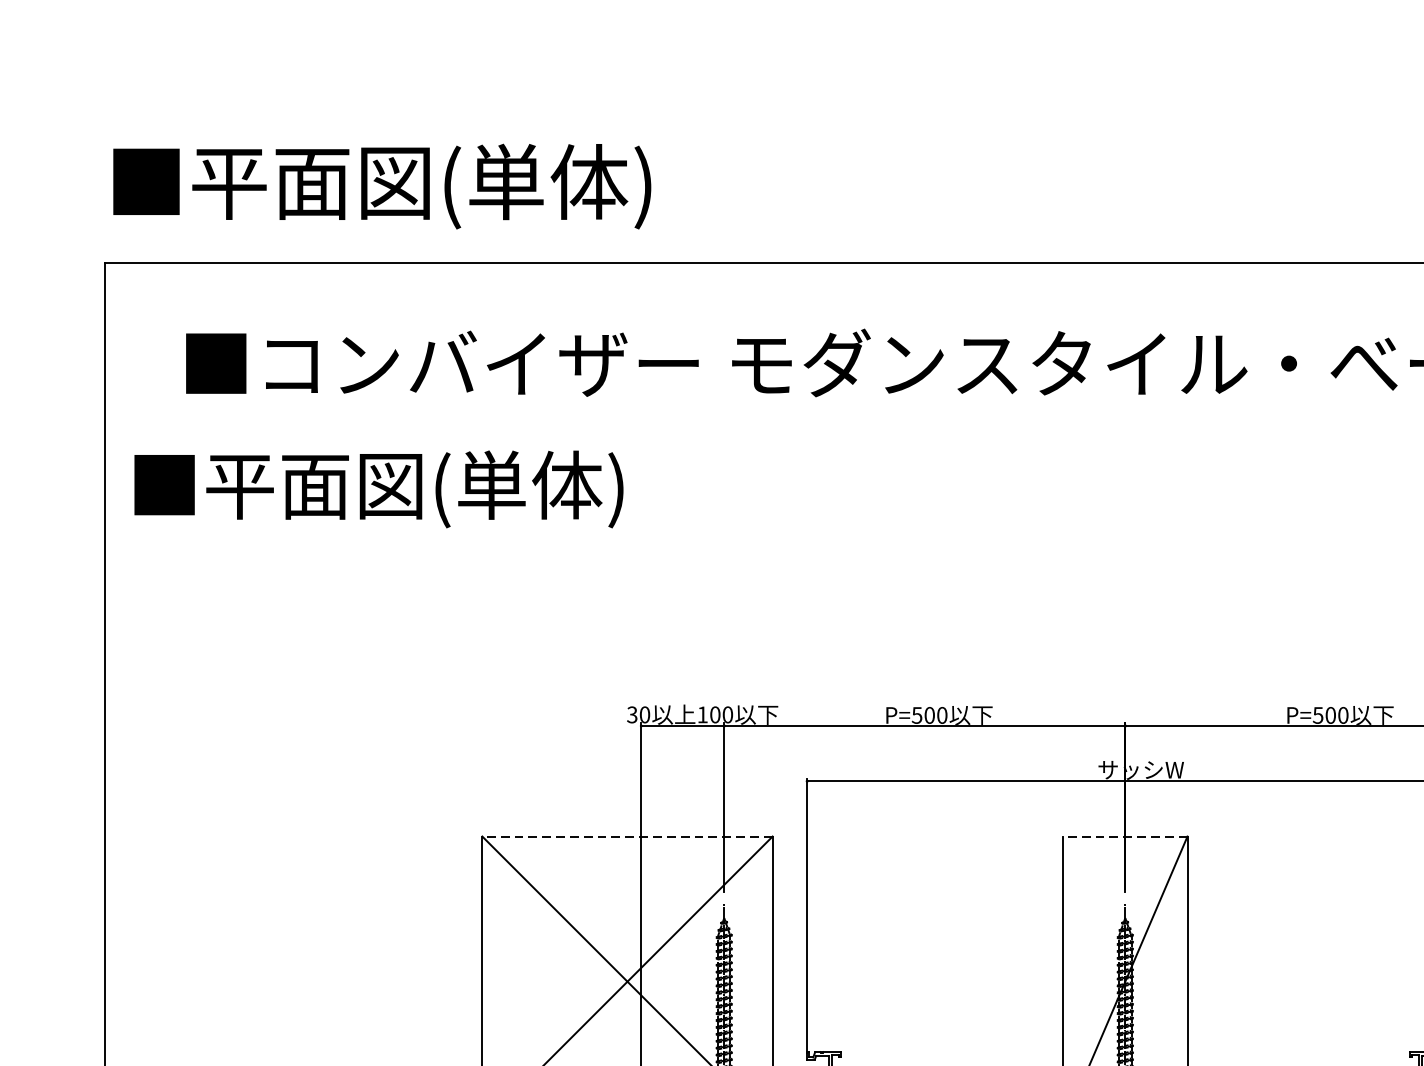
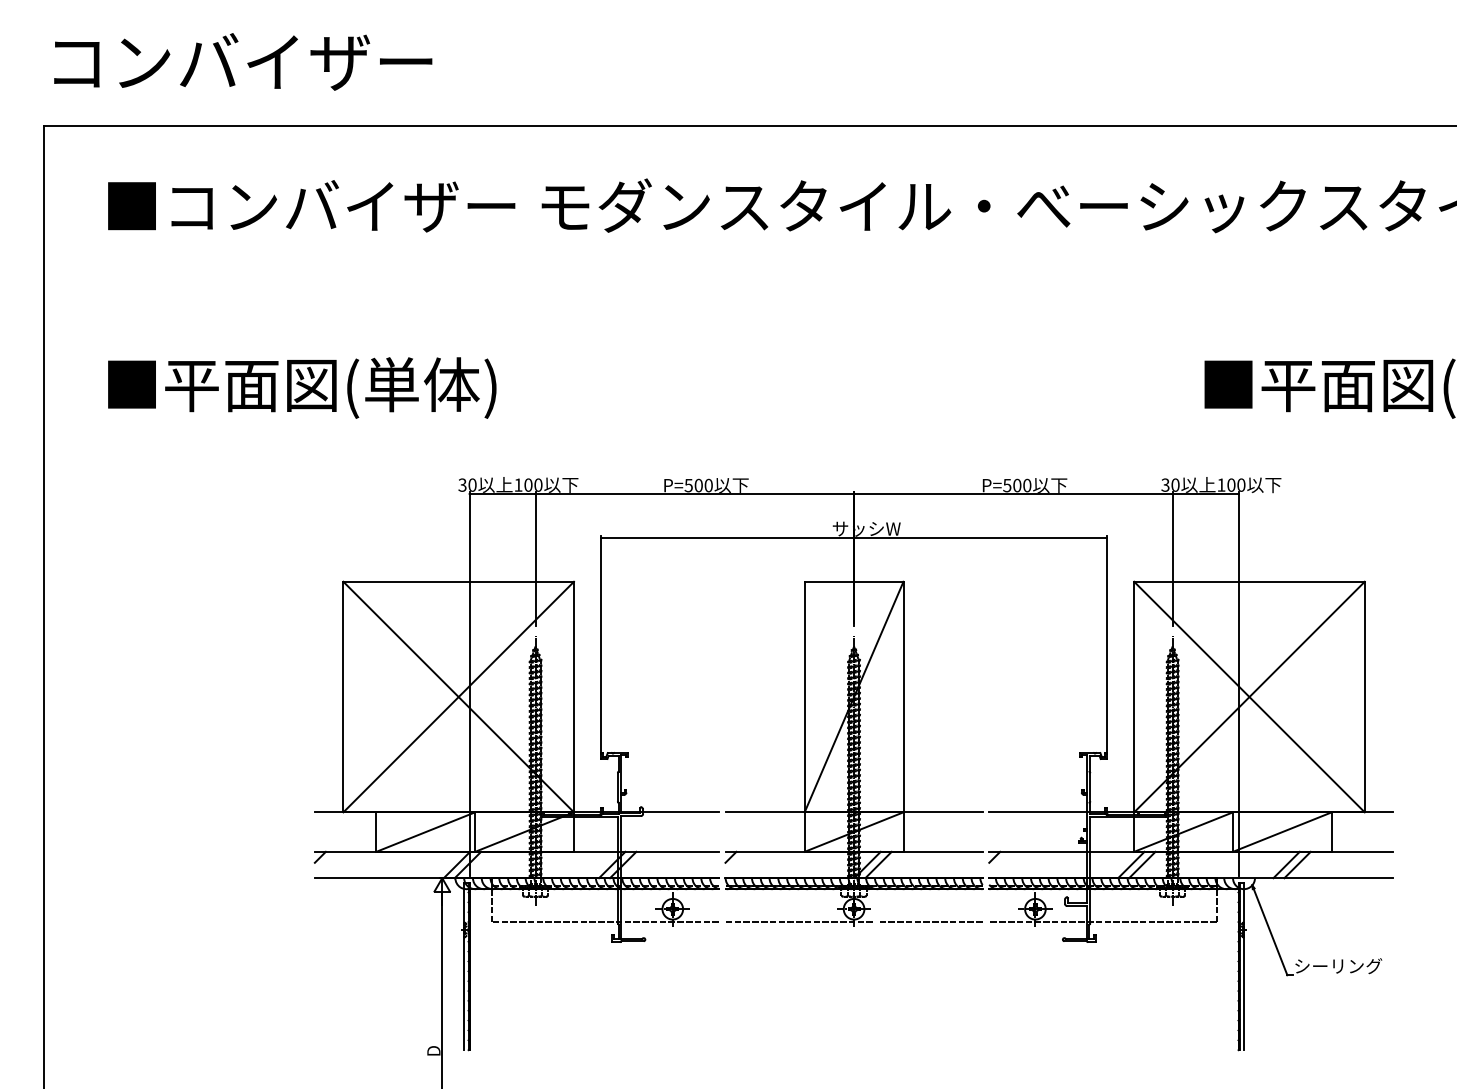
text: (381, 186) -> (263, 65), ■平面図(単体) -> コンバイザー
text: (379, 488) -> (302, 387), moved
line: (627, 836) -> (458, 581), dashed -> solid
line: (1124, 836) -> (853, 581), dashed -> solid

